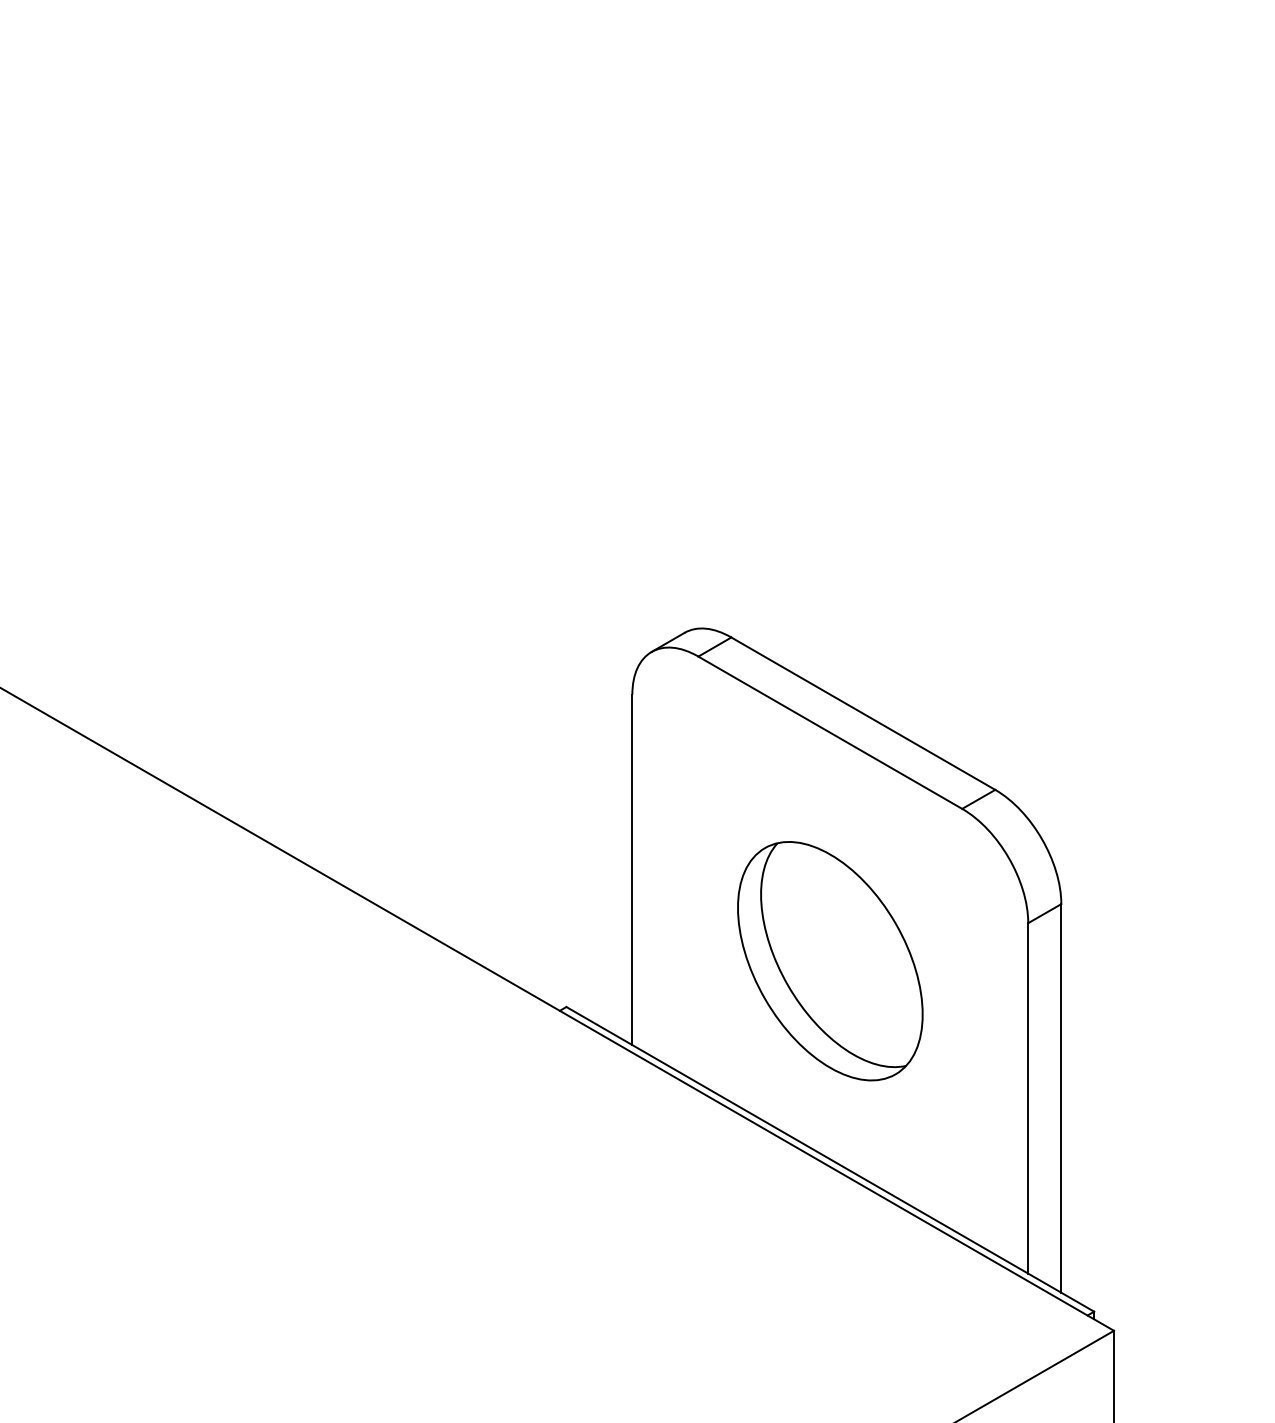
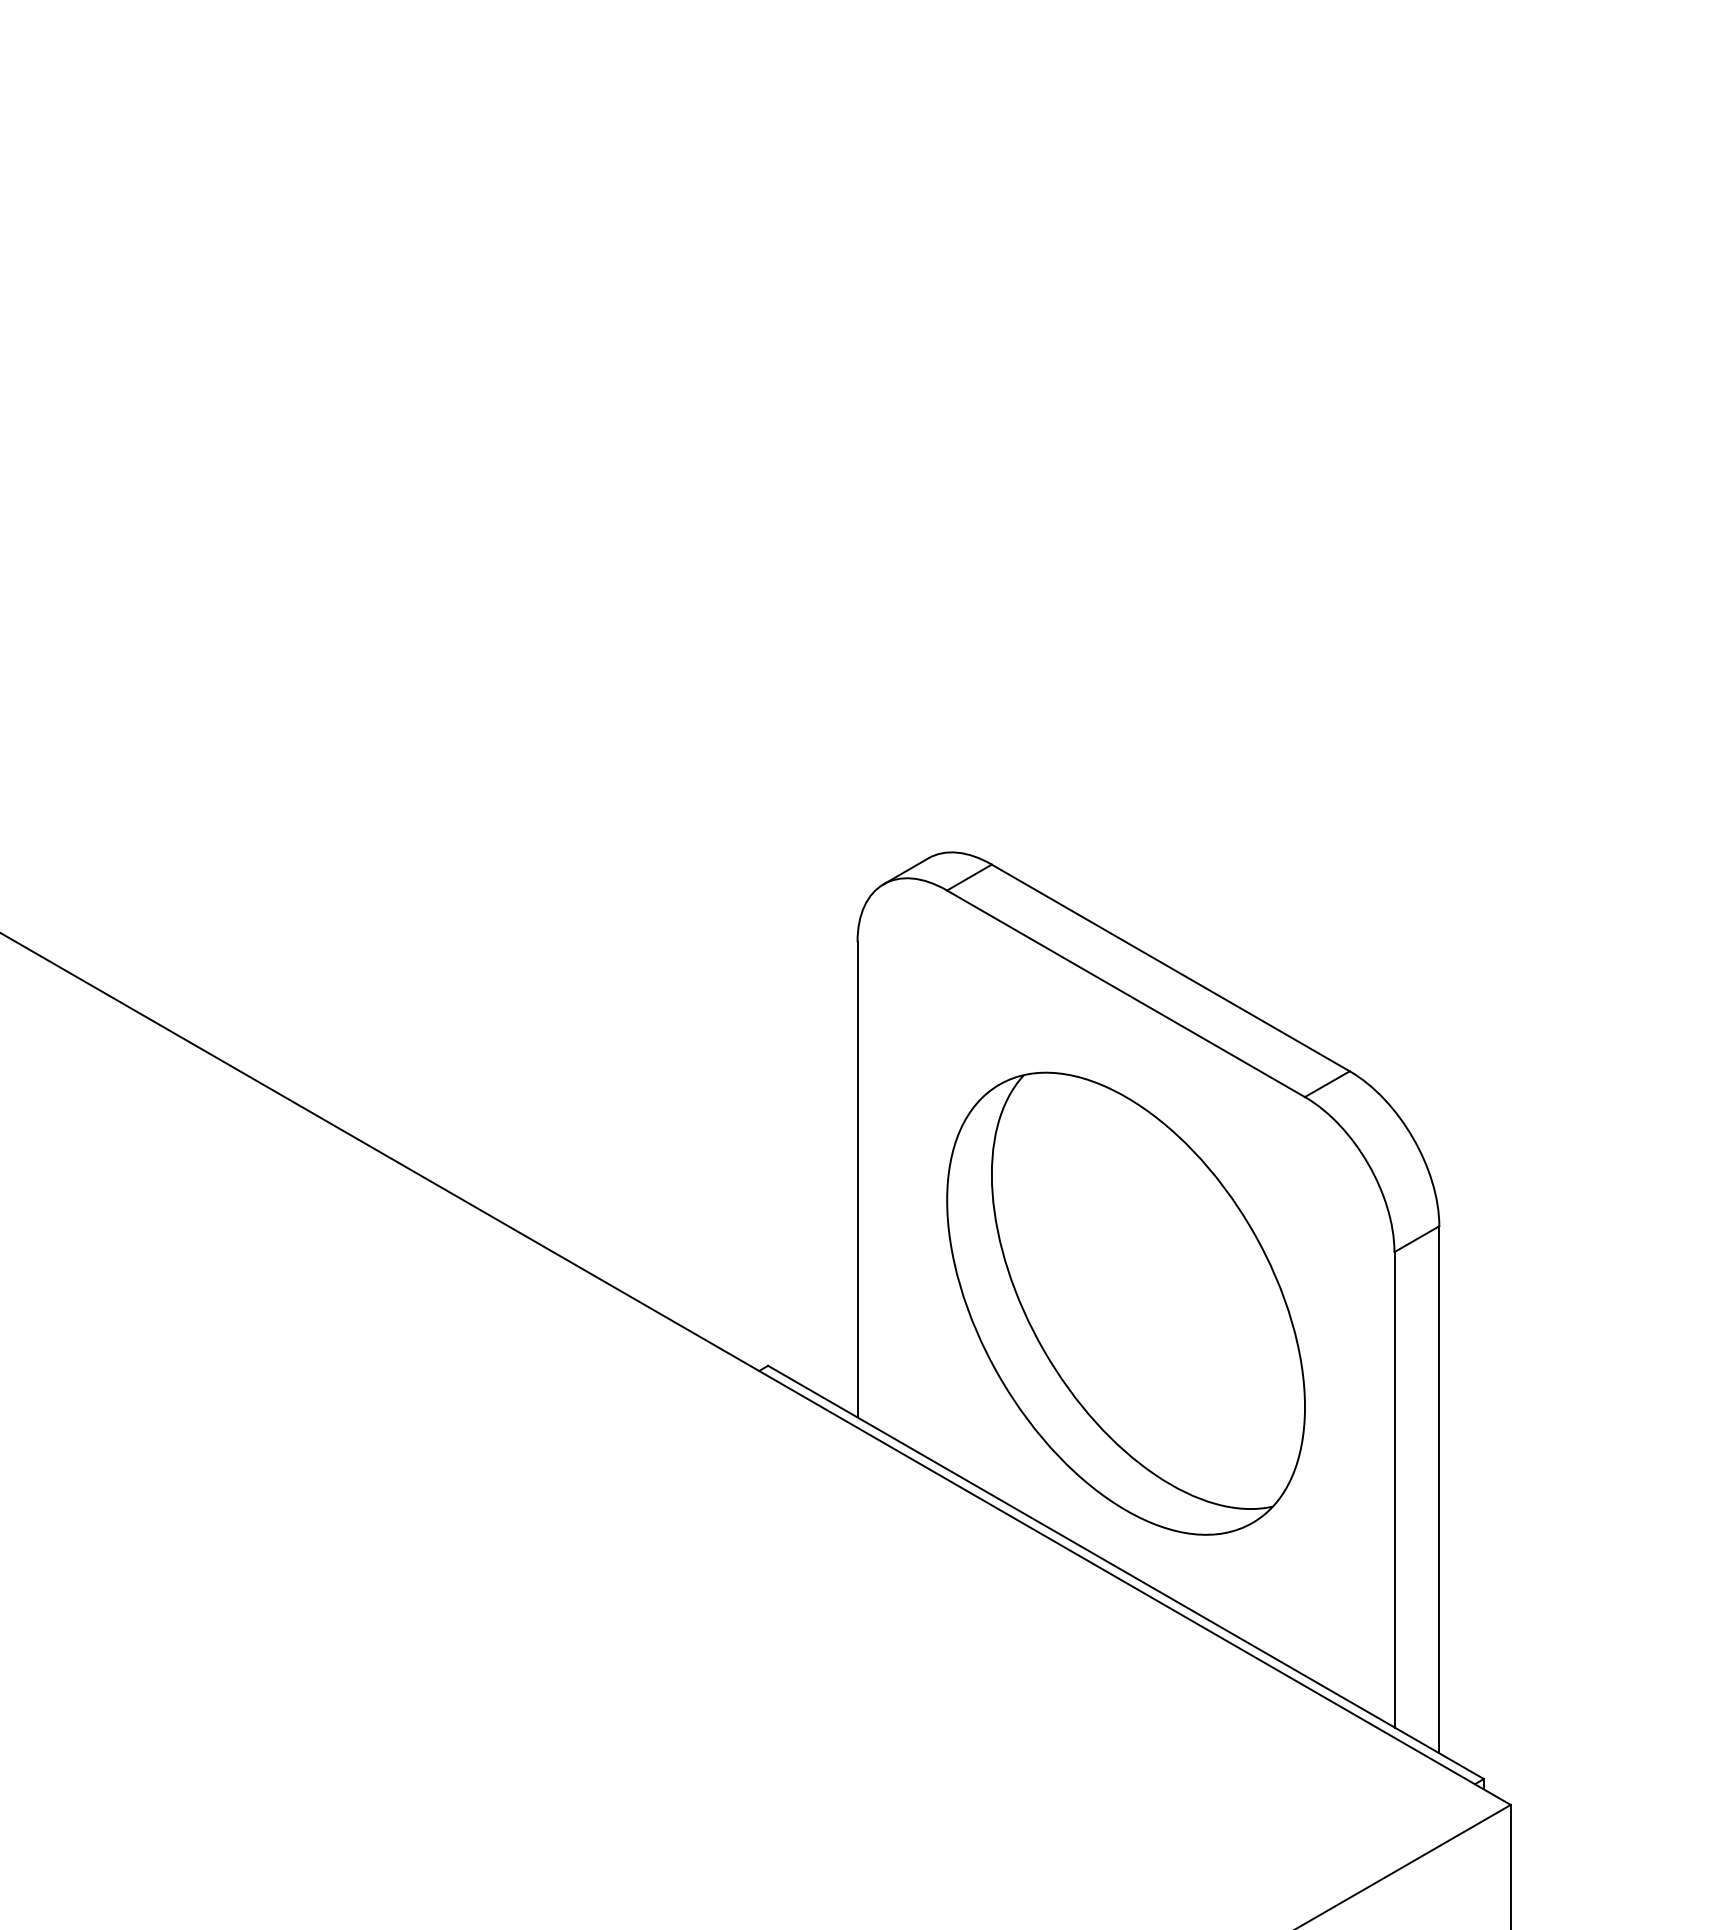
part: (829, 961) -> (1125, 1303), size x1.43

